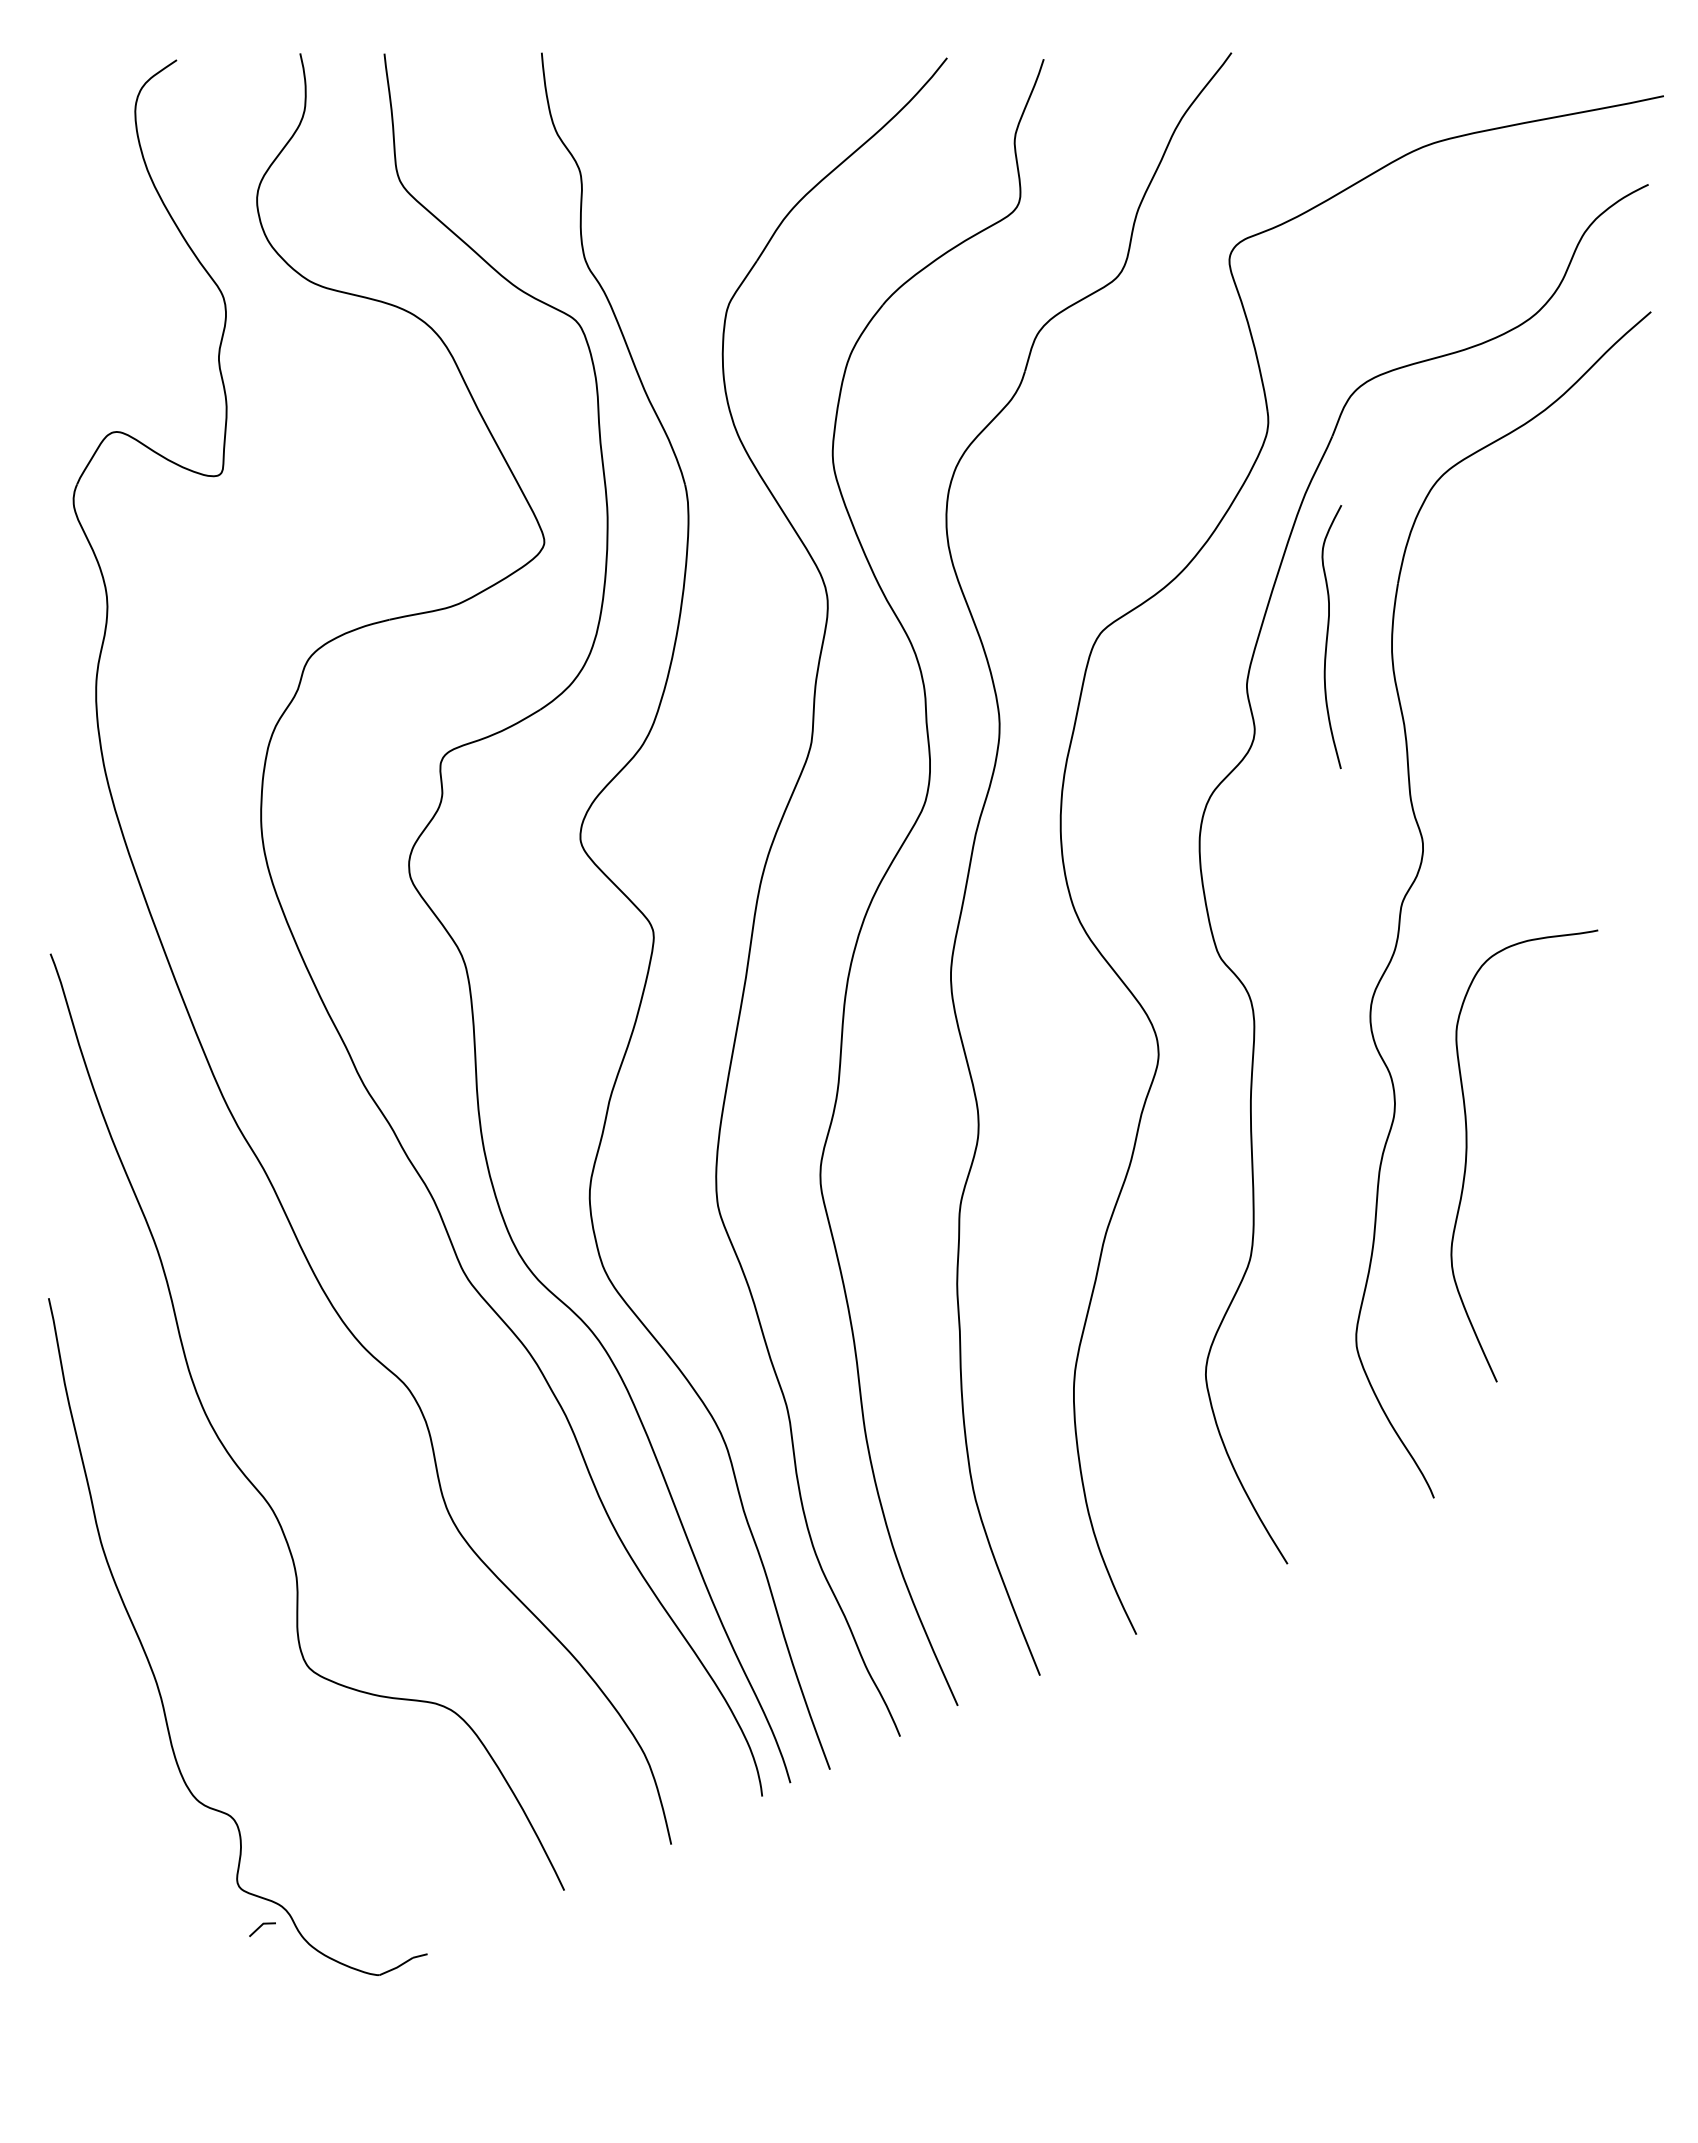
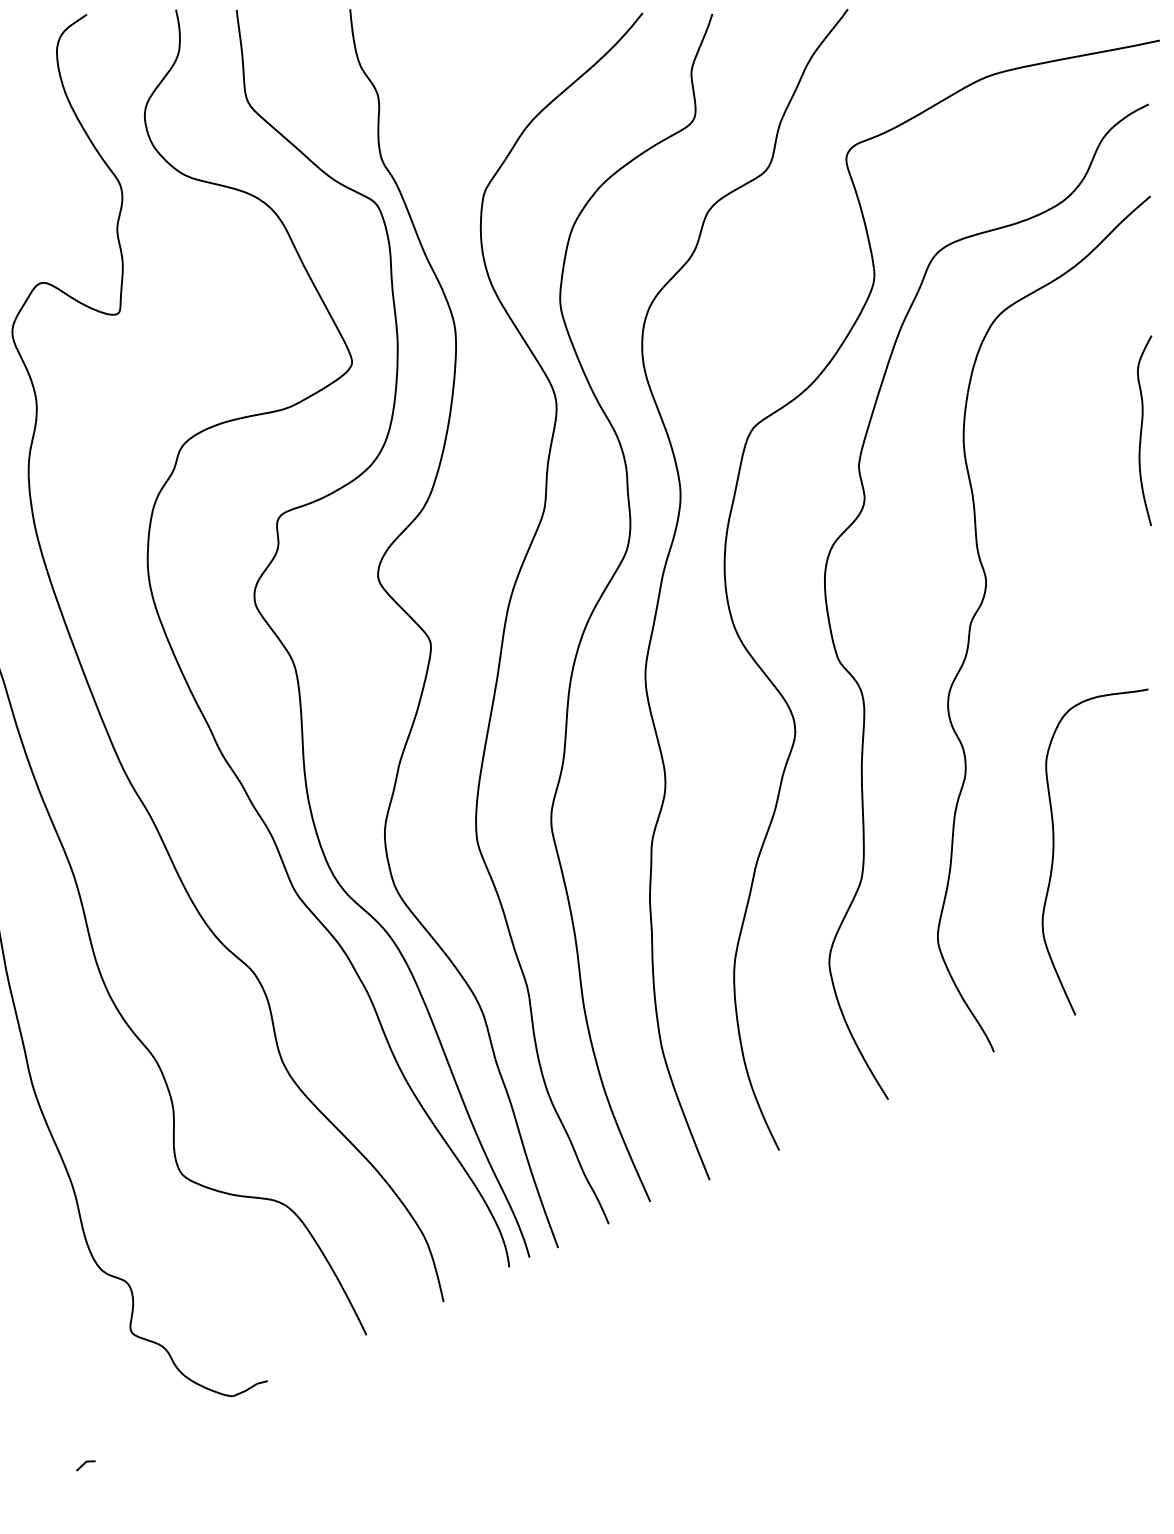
curve: (1328, 636) -> (1142, 430), moved
curve: (1467, 1155) -> (1054, 851), moved
line: (260, 1927) -> (84, 1464), moved

